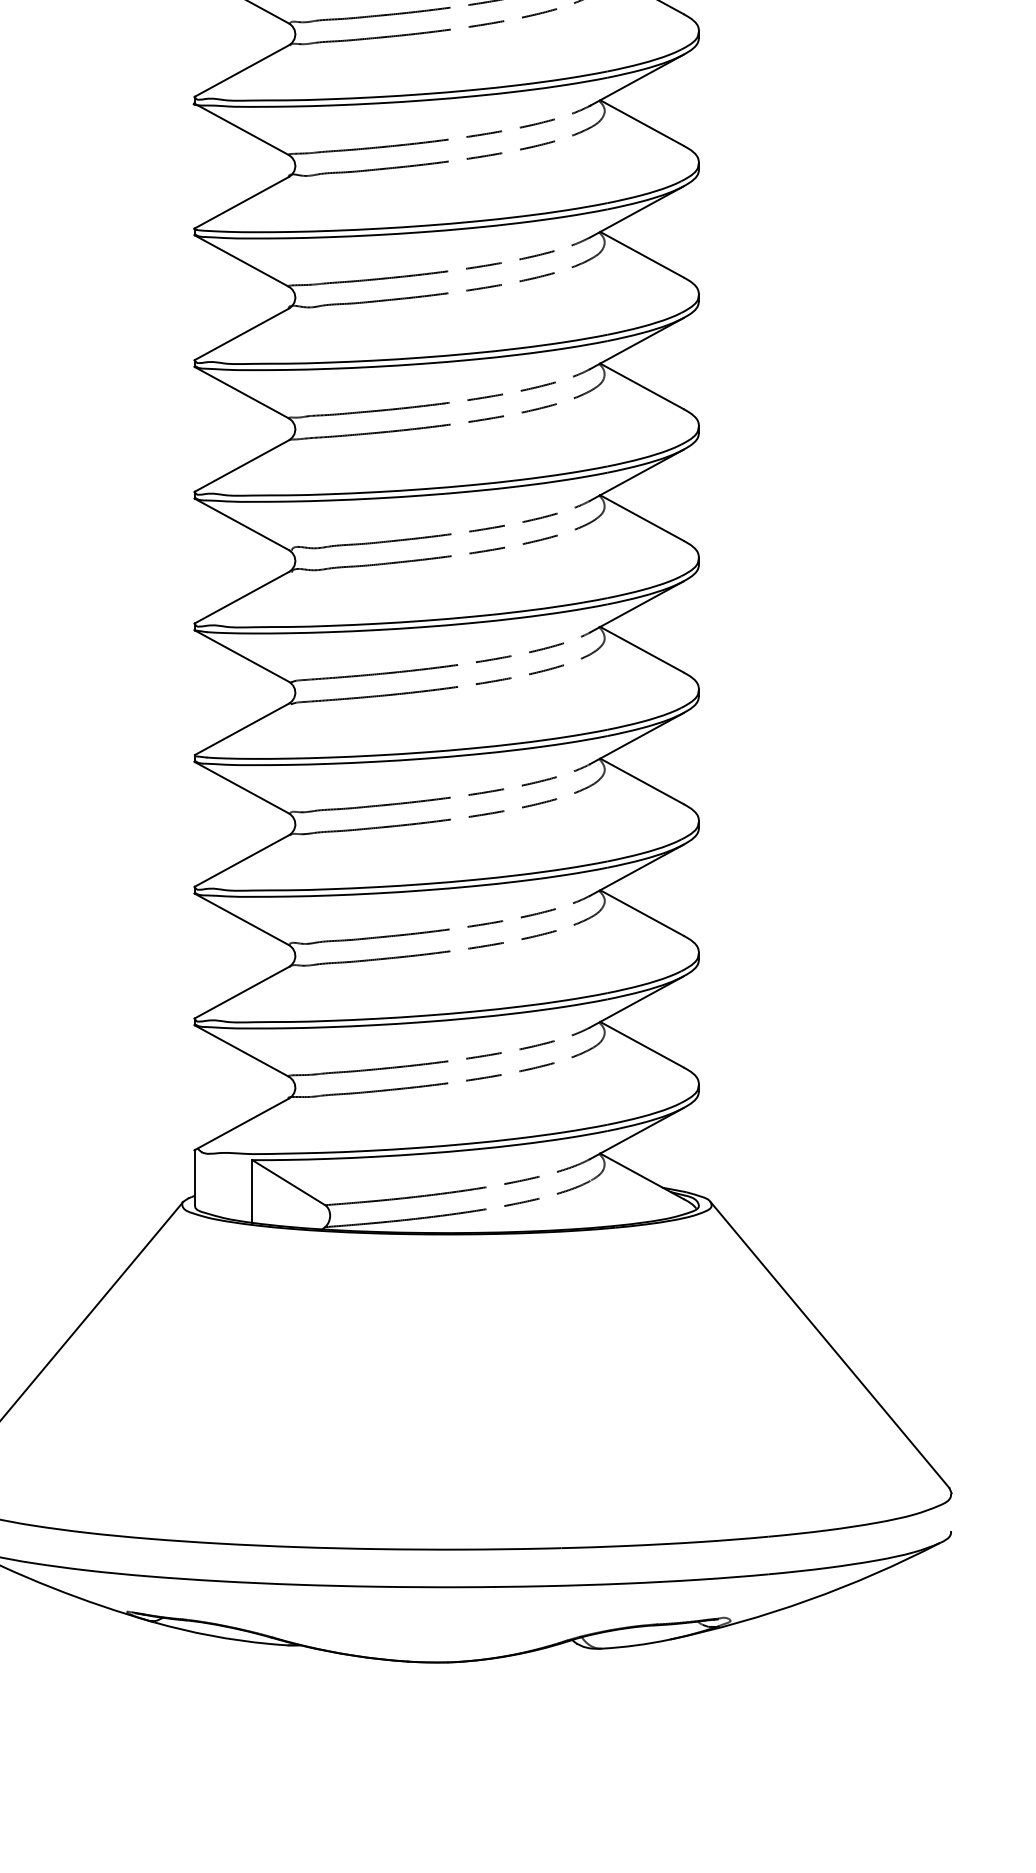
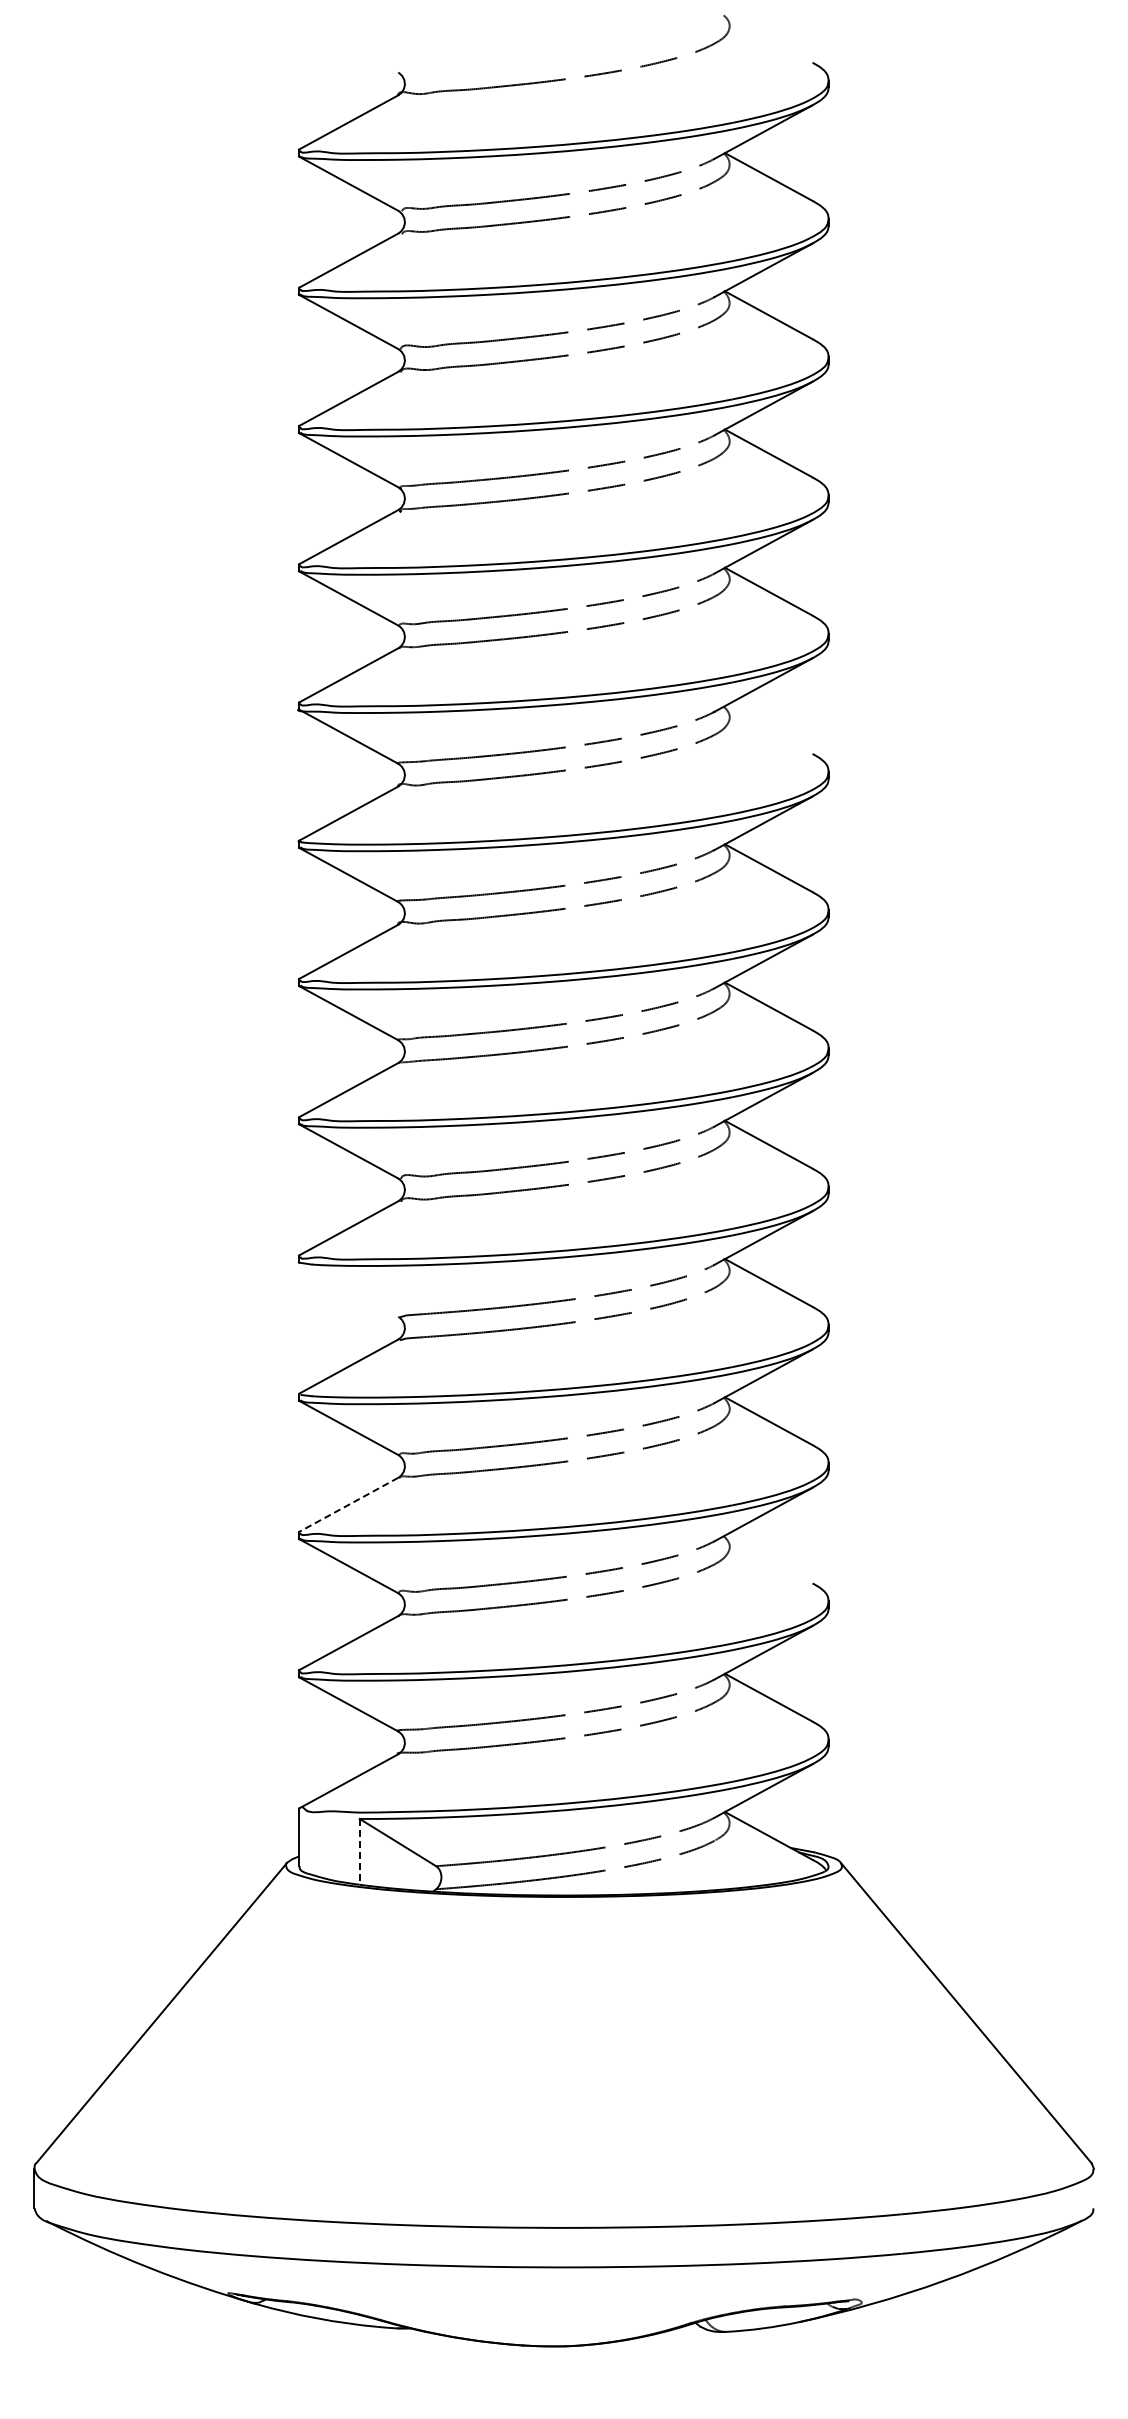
line: (641, 122) -> (768, 729), removed
line: (241, 655) -> (348, 1289), removed
line: (241, 861) -> (348, 1505), solid -> dashed
line: (641, 913) -> (768, 1559), removed
line: (252, 1191) -> (359, 1851), solid -> dashed

